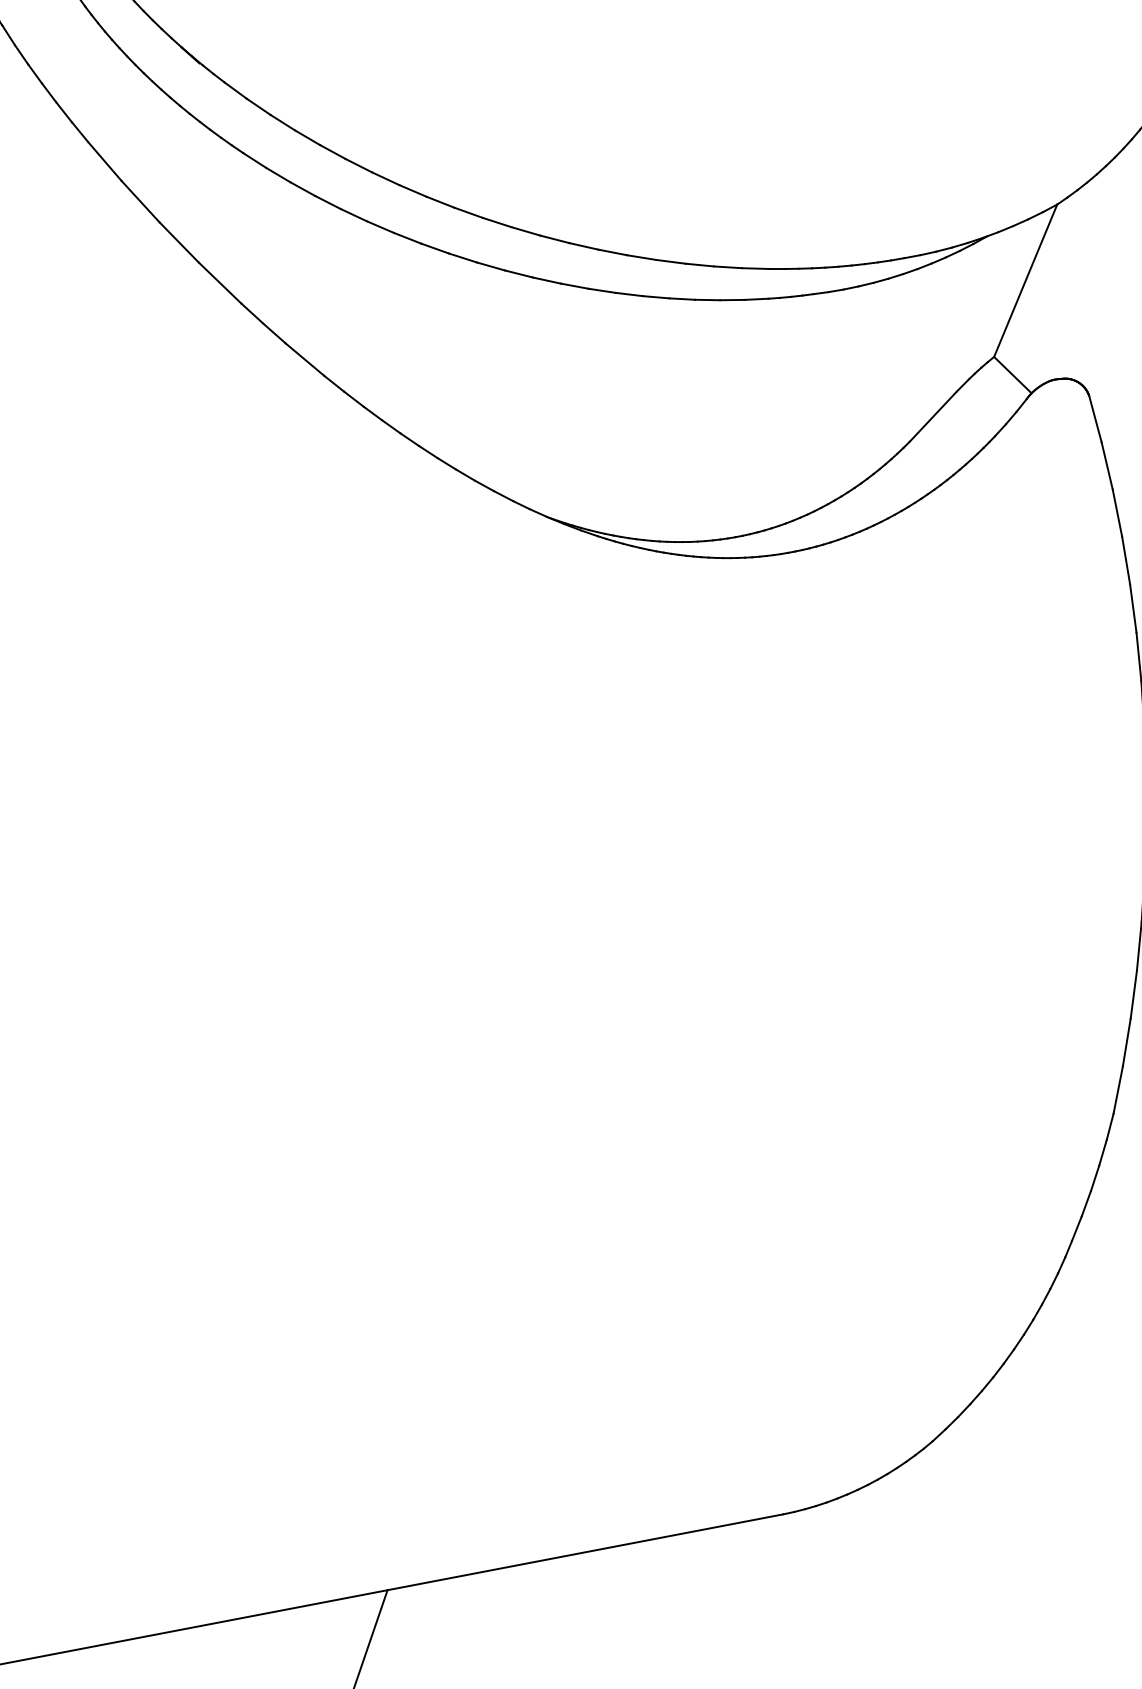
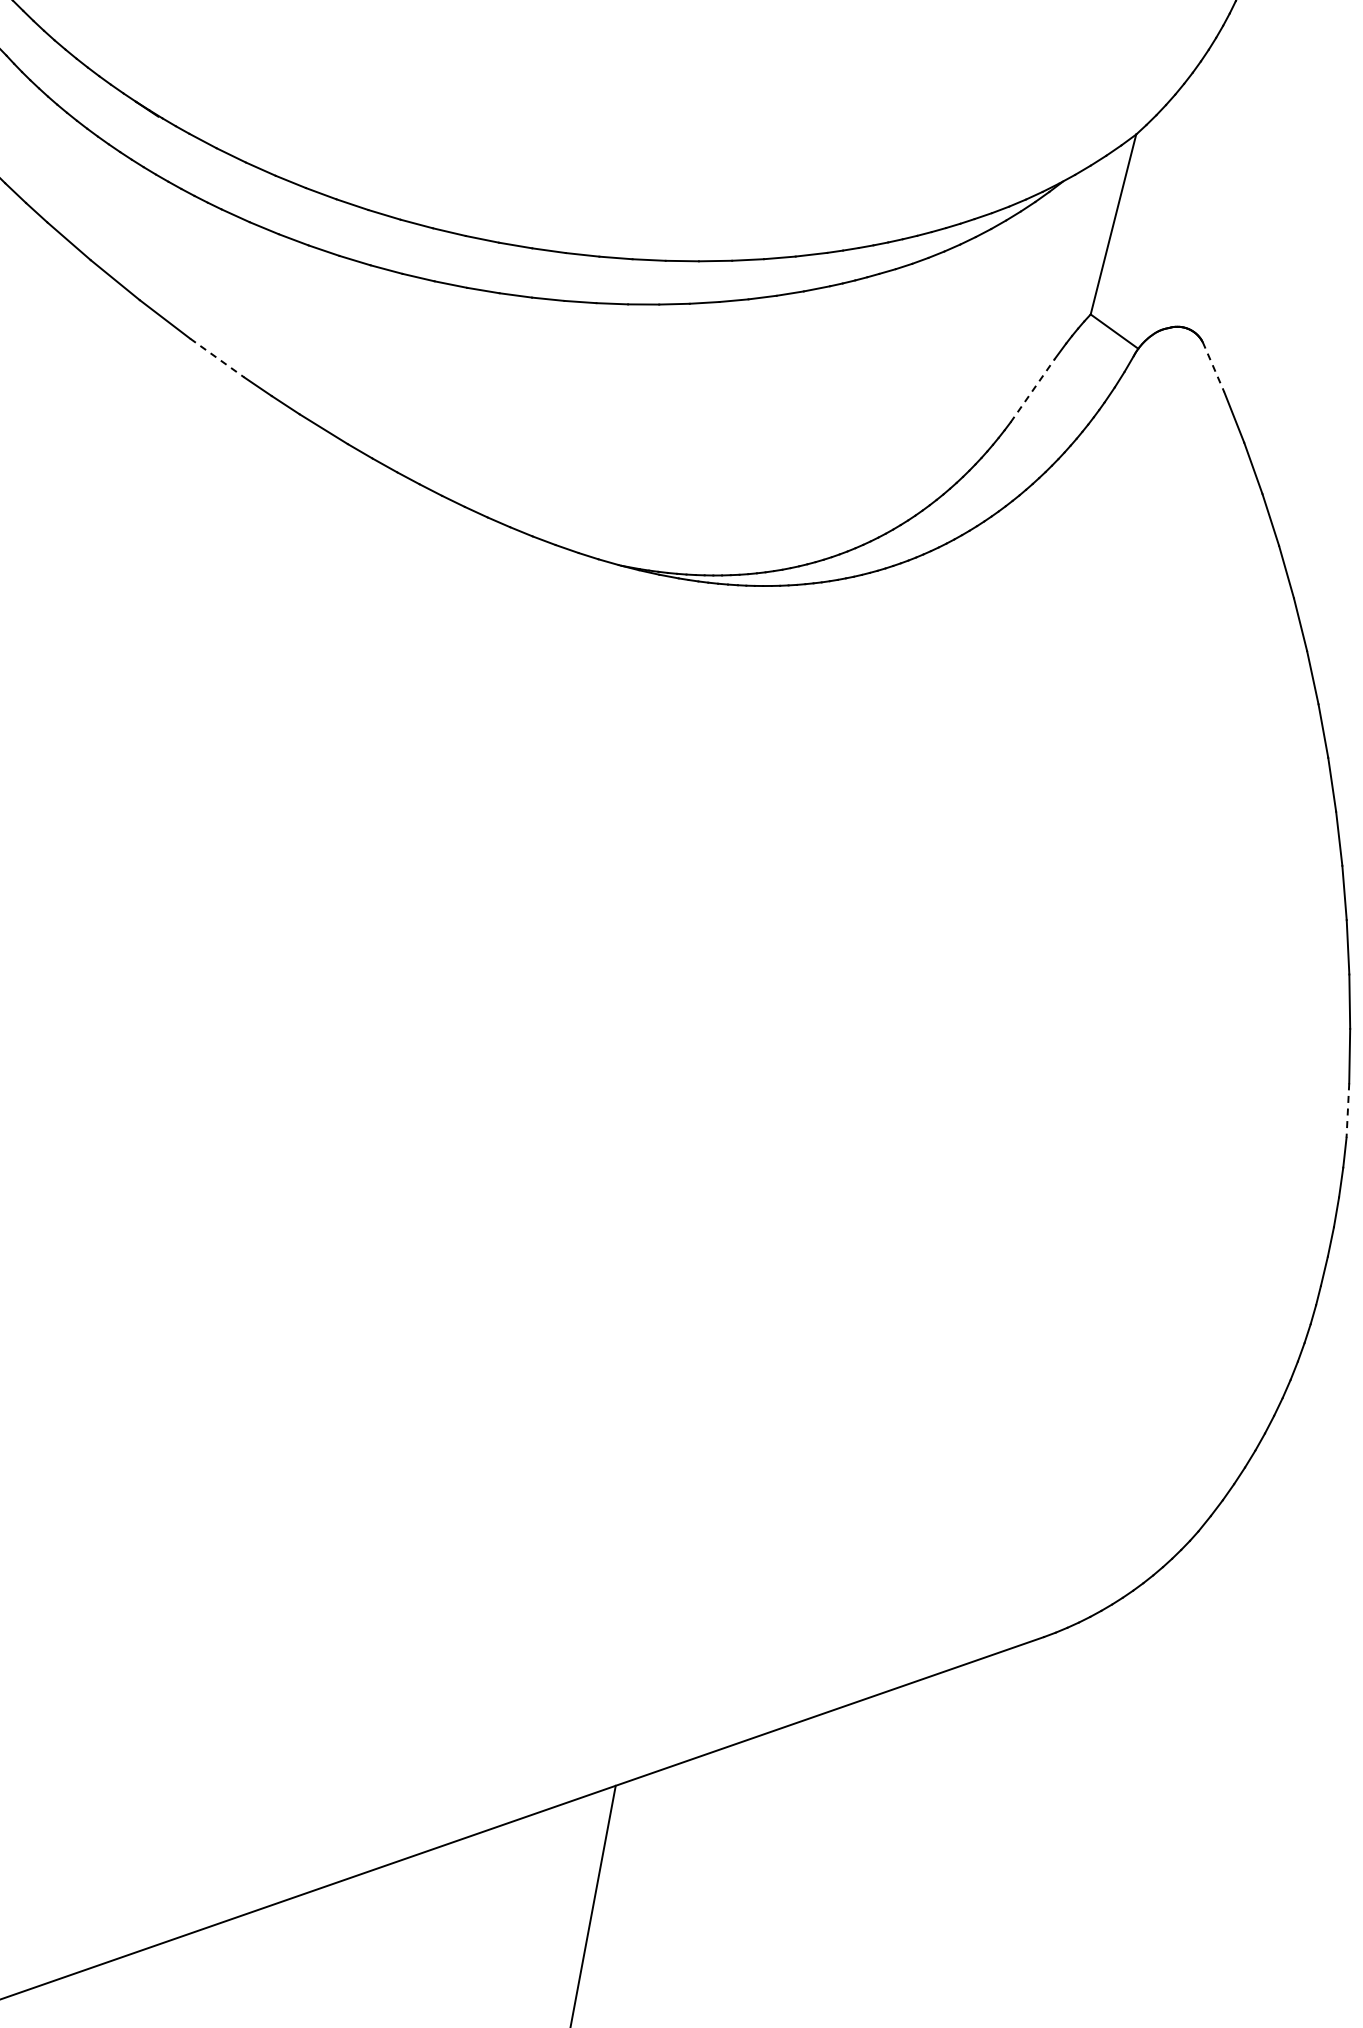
line: (220, 283) -> (217, 358), solid -> dashed
line: (933, 416) -> (1032, 390), solid -> dashed
line: (1095, 419) -> (1213, 367), solid -> dashed
line: (1117, 1090) -> (1347, 1111), solid -> dashed

